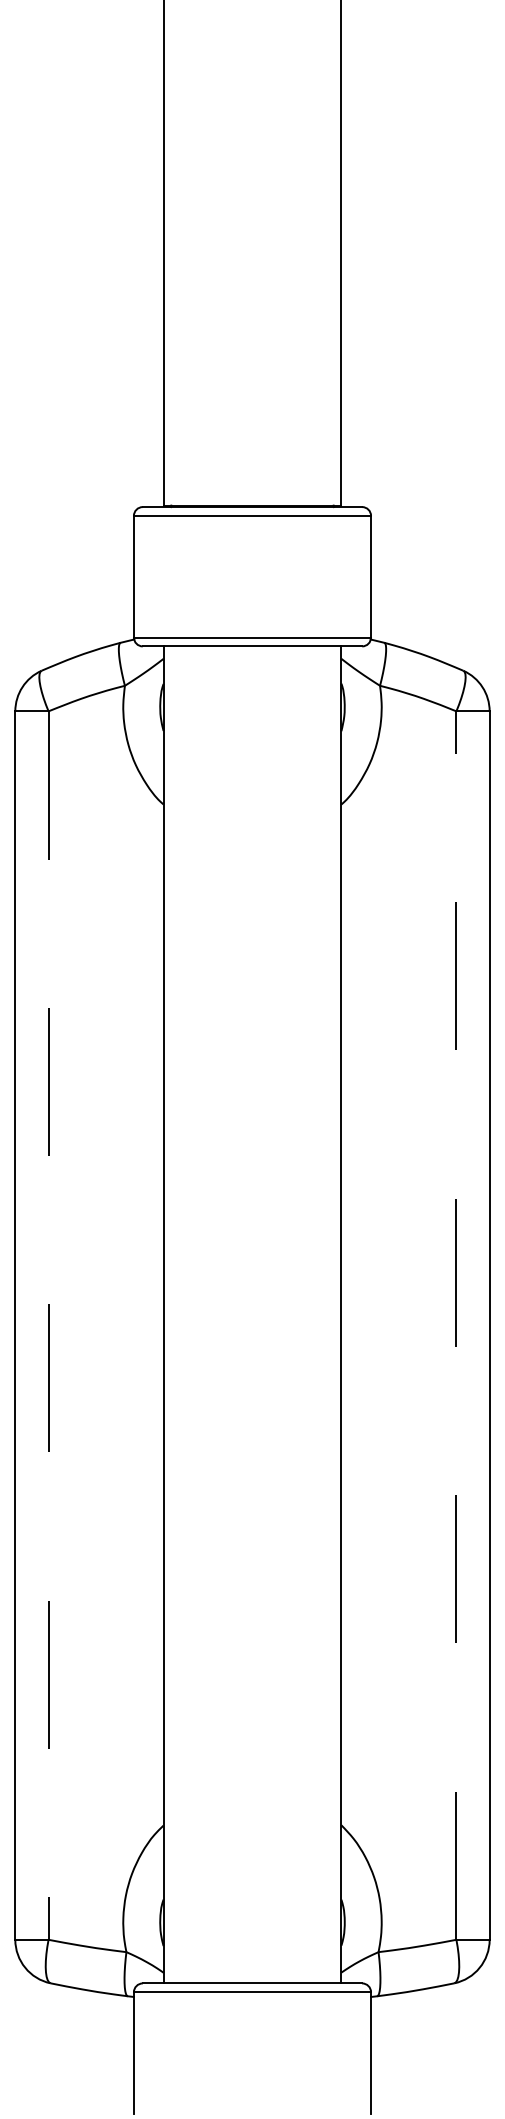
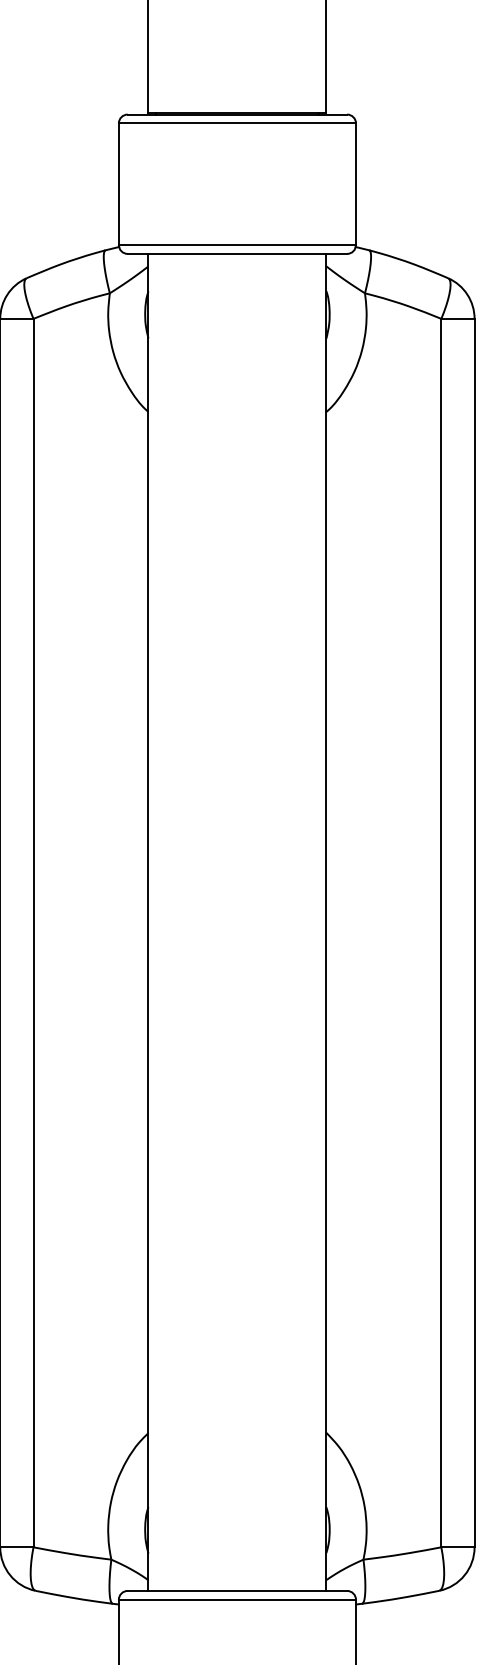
line: (456, 1325) -> (441, 933), dashed -> solid
line: (48, 1326) -> (33, 934), dashed -> solid

